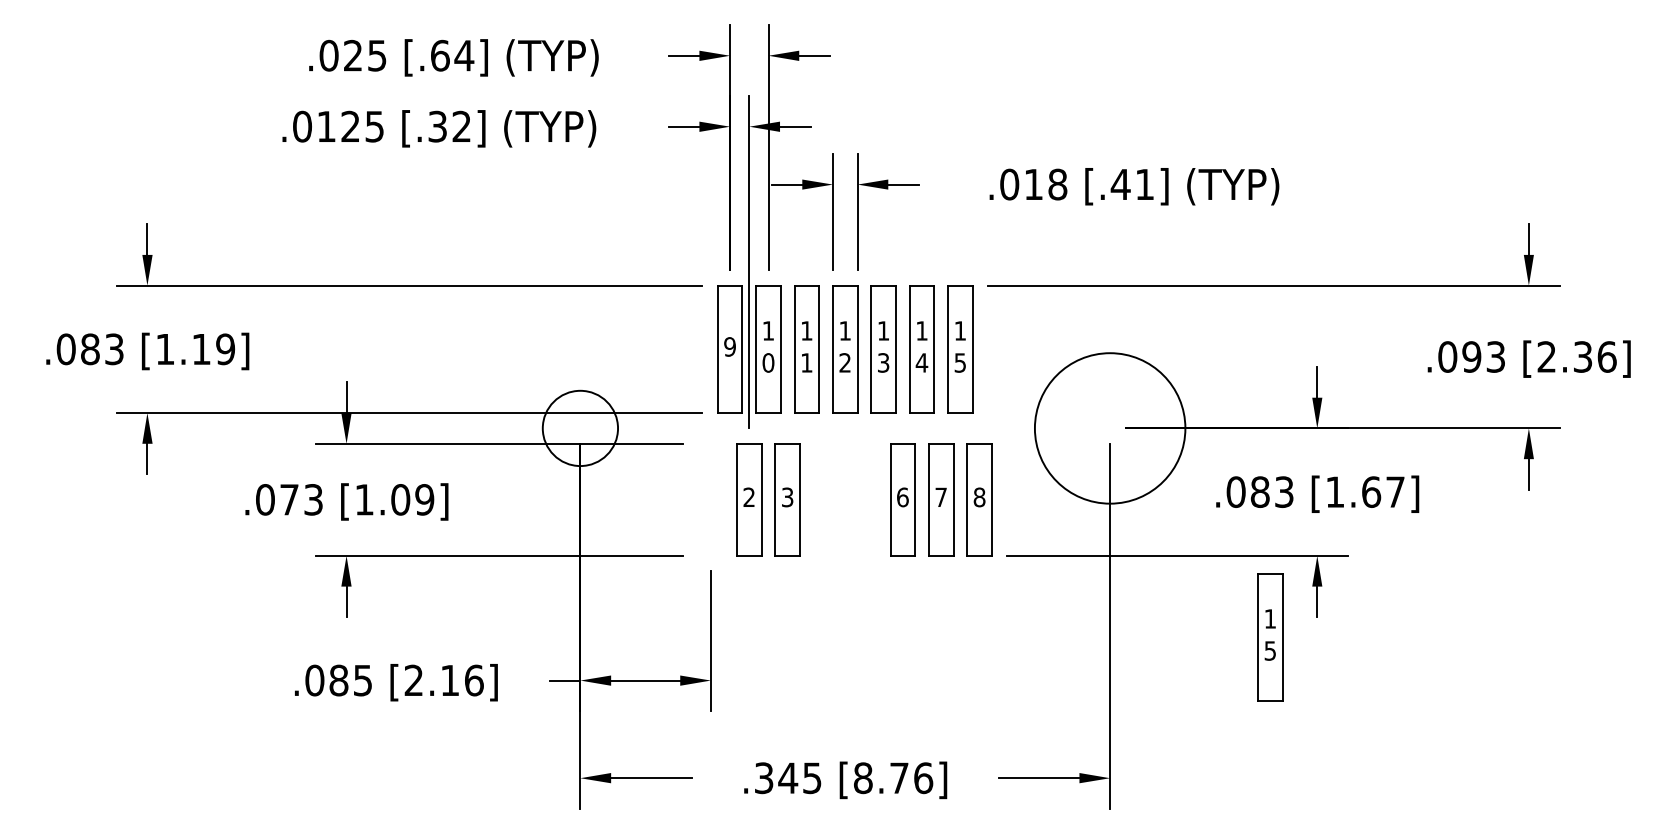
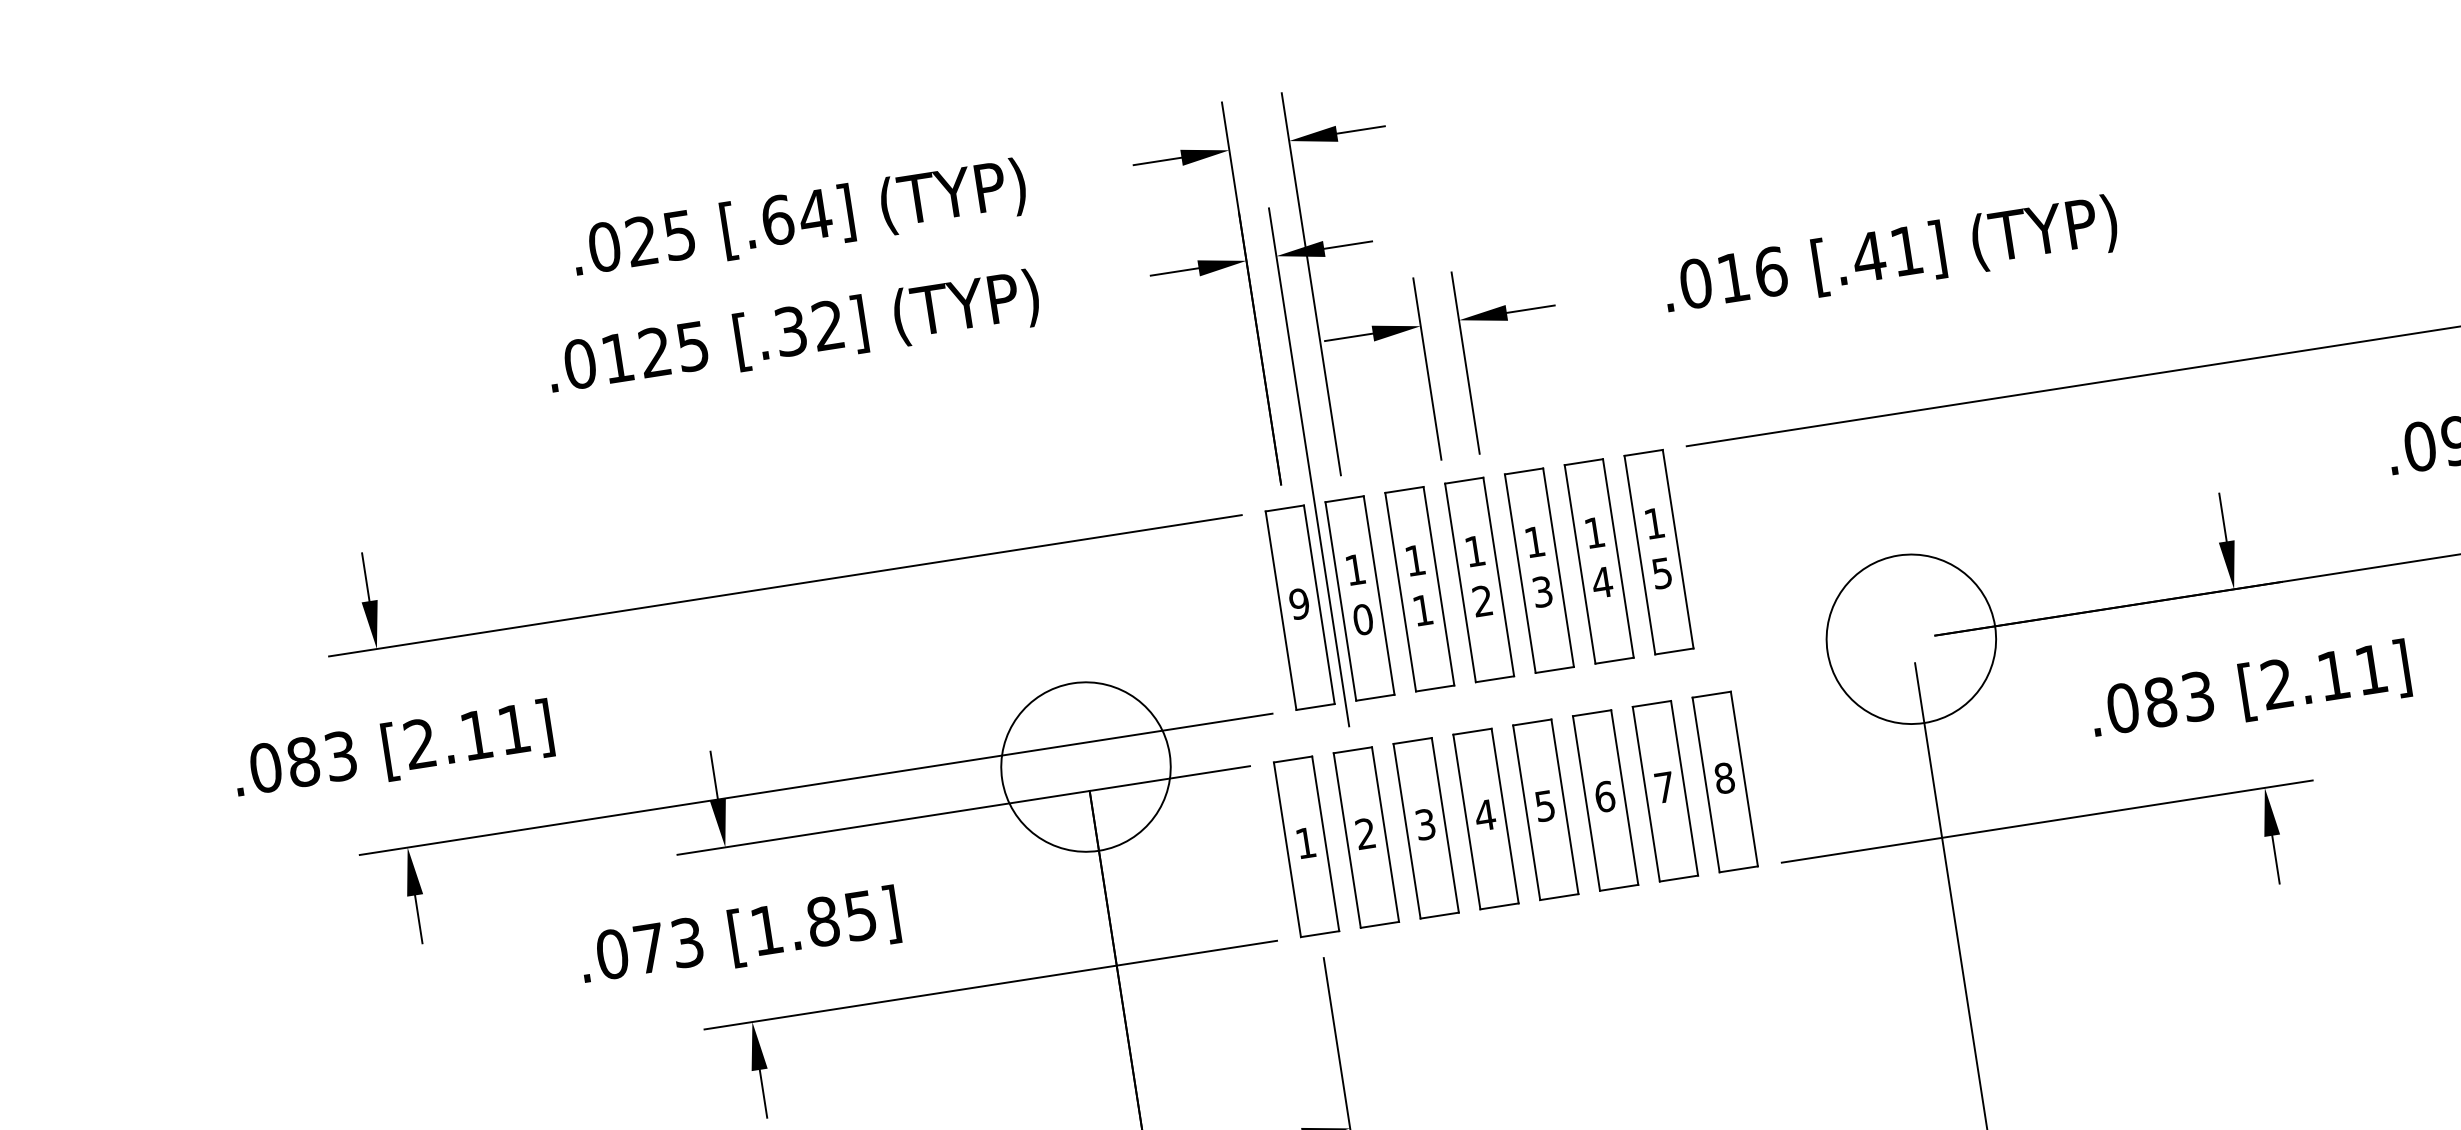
text: (1057, 184) -> (1770, 271), .018 -> .016
text: (195, 349) -> (467, 736), [1.19] -> [2.11]
circle: (580, 428) -> (1086, 767), size x1.43
circle: (1109, 428) -> (1910, 639), size x0.71
text: (1365, 491) -> (2324, 675), [1.67] -> [2.11]
text: (412, 499) -> (841, 918), [1.09] -> [1.85]
part: (710, 499) -> (1305, 846), added
part: (825, 499) -> (1485, 818), added
part: (864, 499) -> (1545, 809), added
part: (1270, 637) -> (2211, 926), removed

